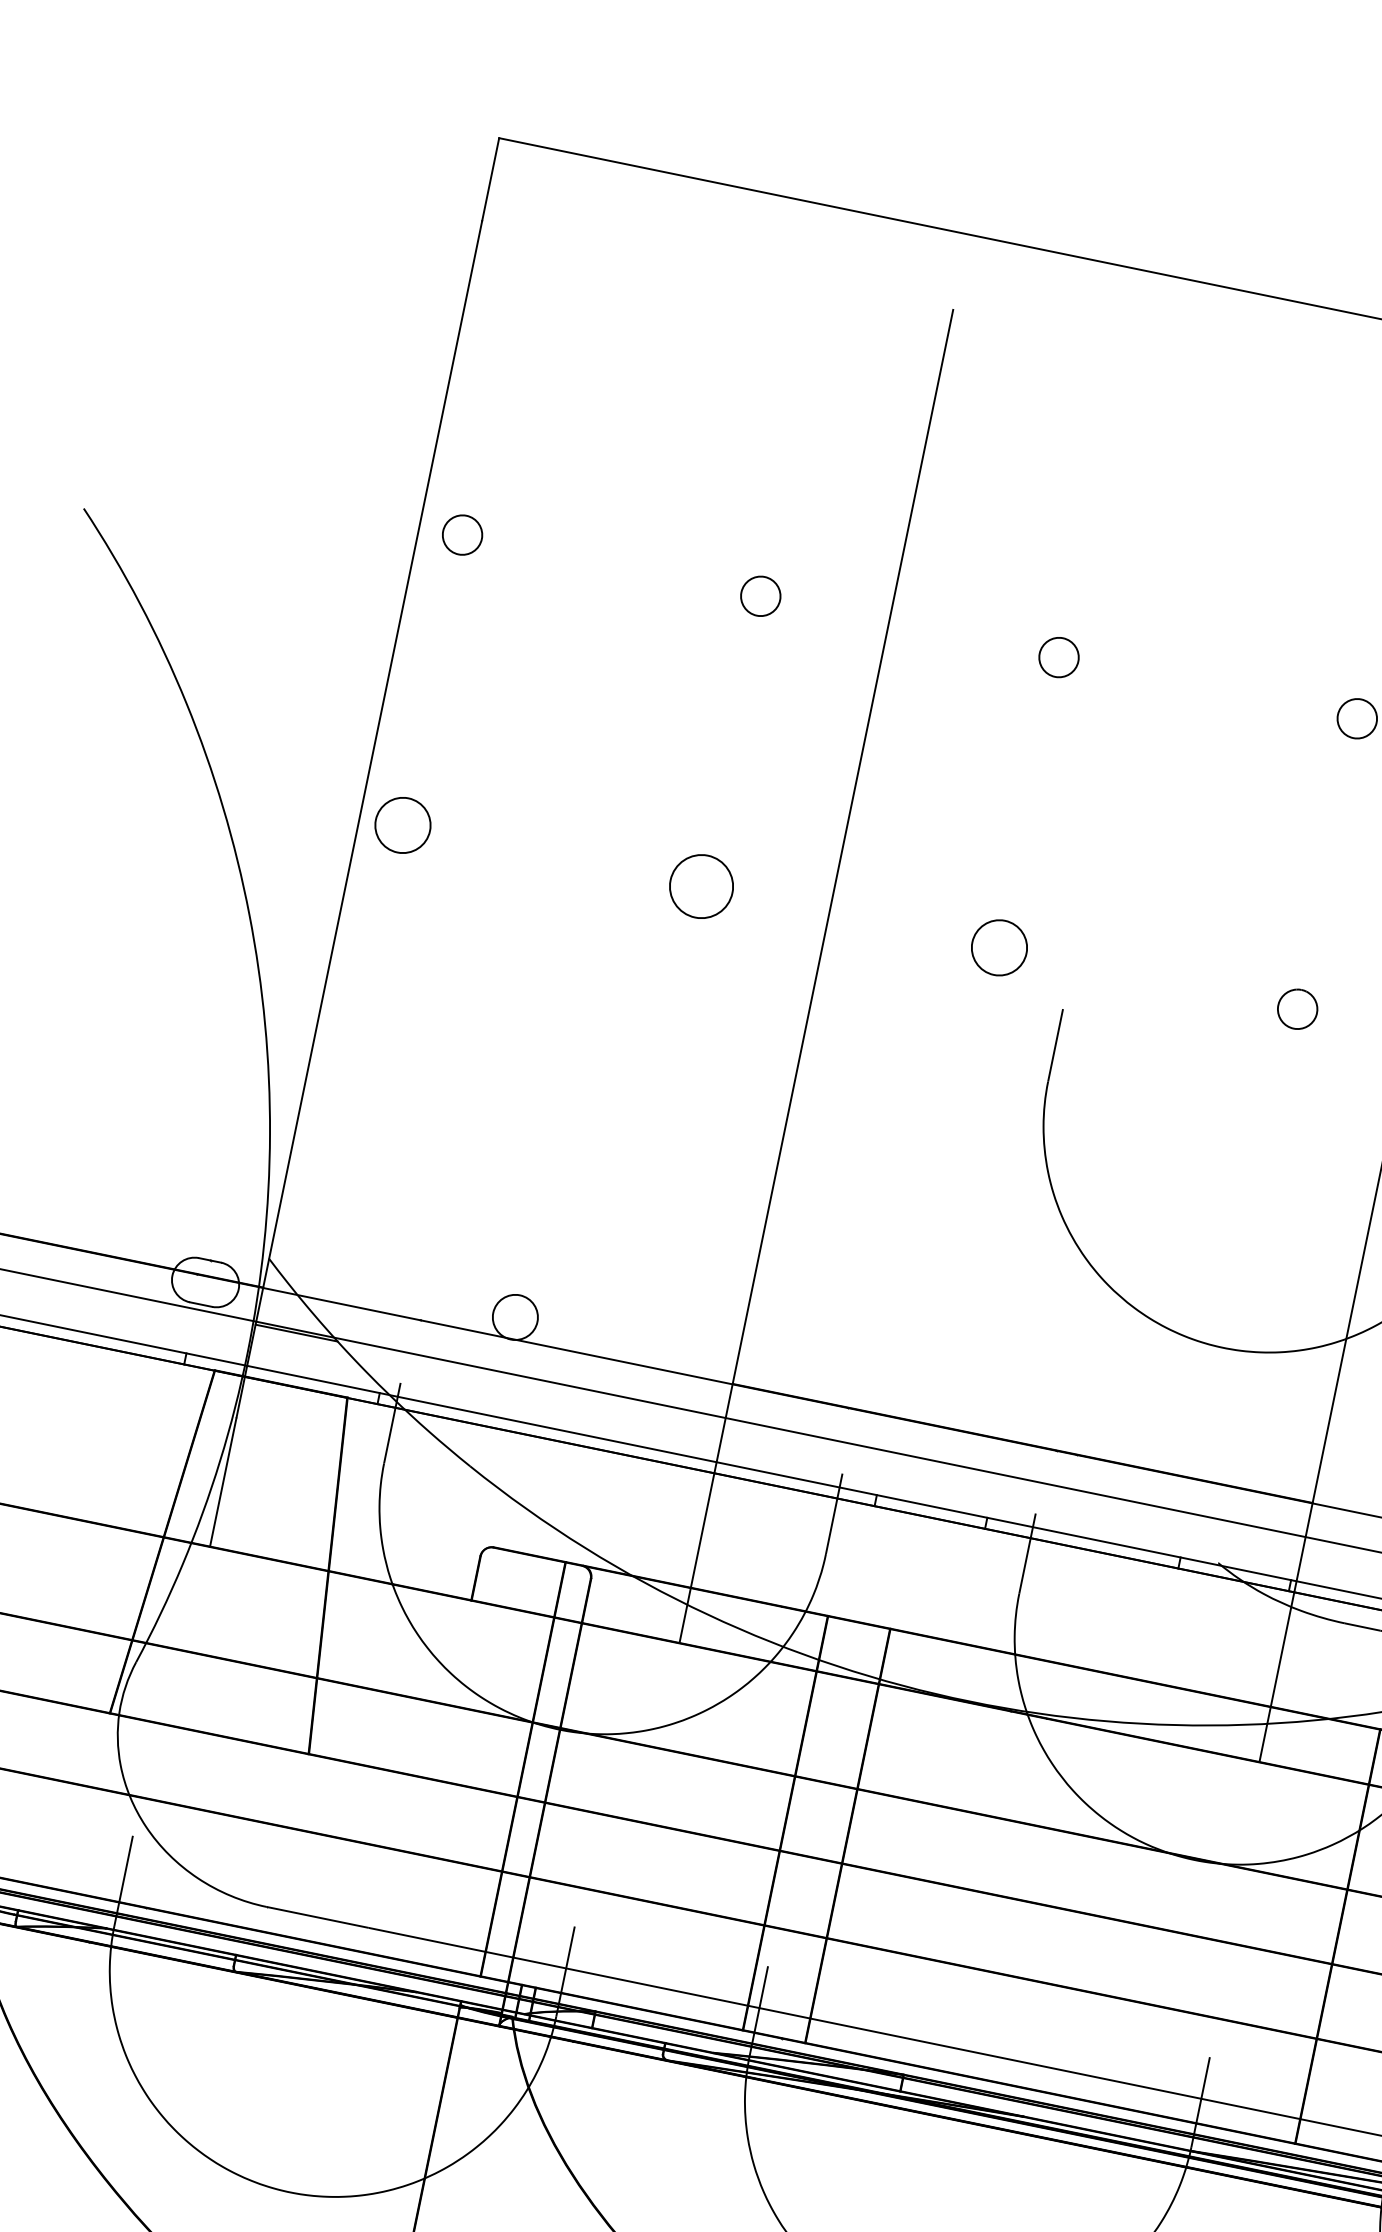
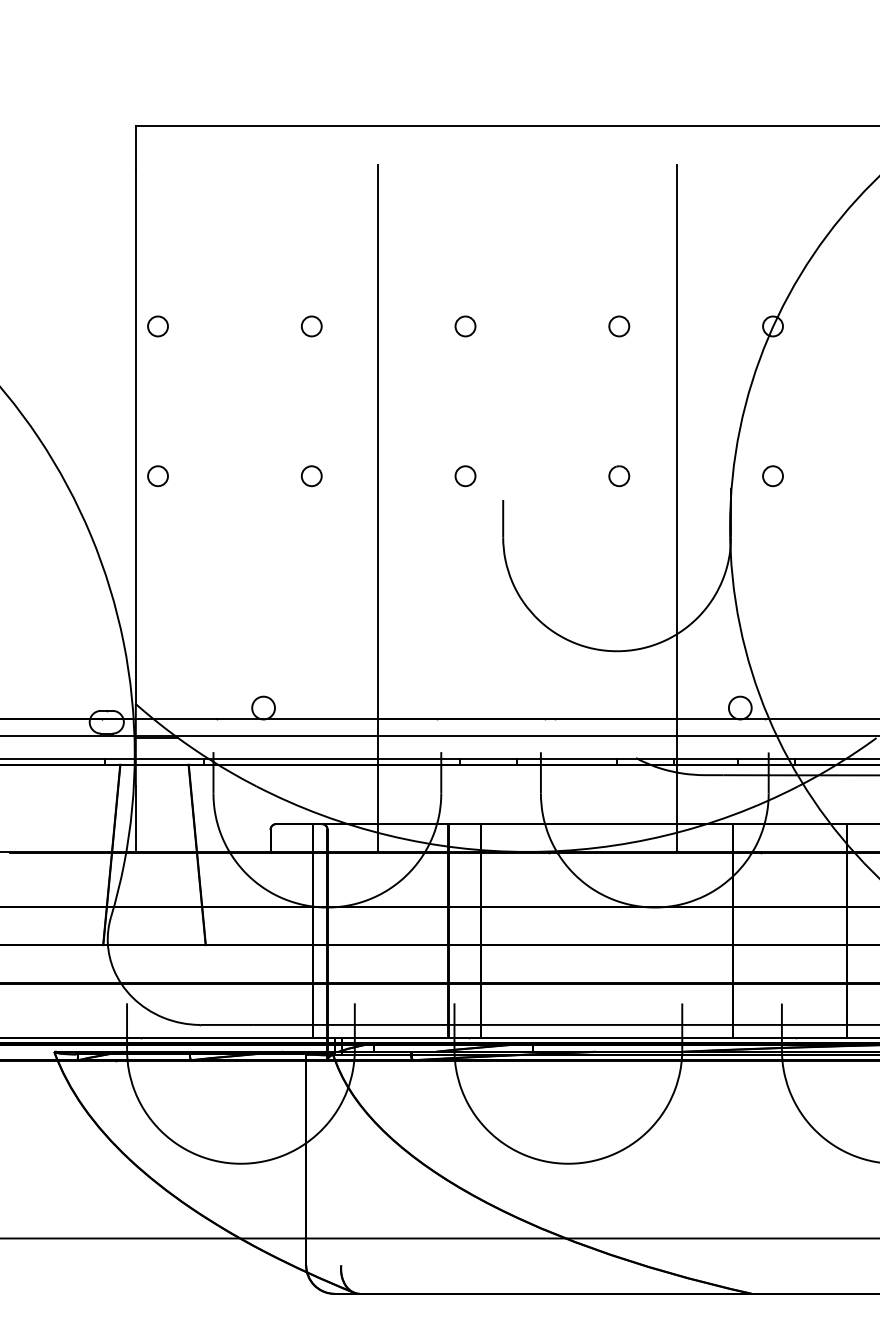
circle: (401, 825) -> (157, 476), size x0.71
circle: (700, 887) -> (311, 476), size x0.62
circle: (999, 948) -> (465, 476), size x0.71

